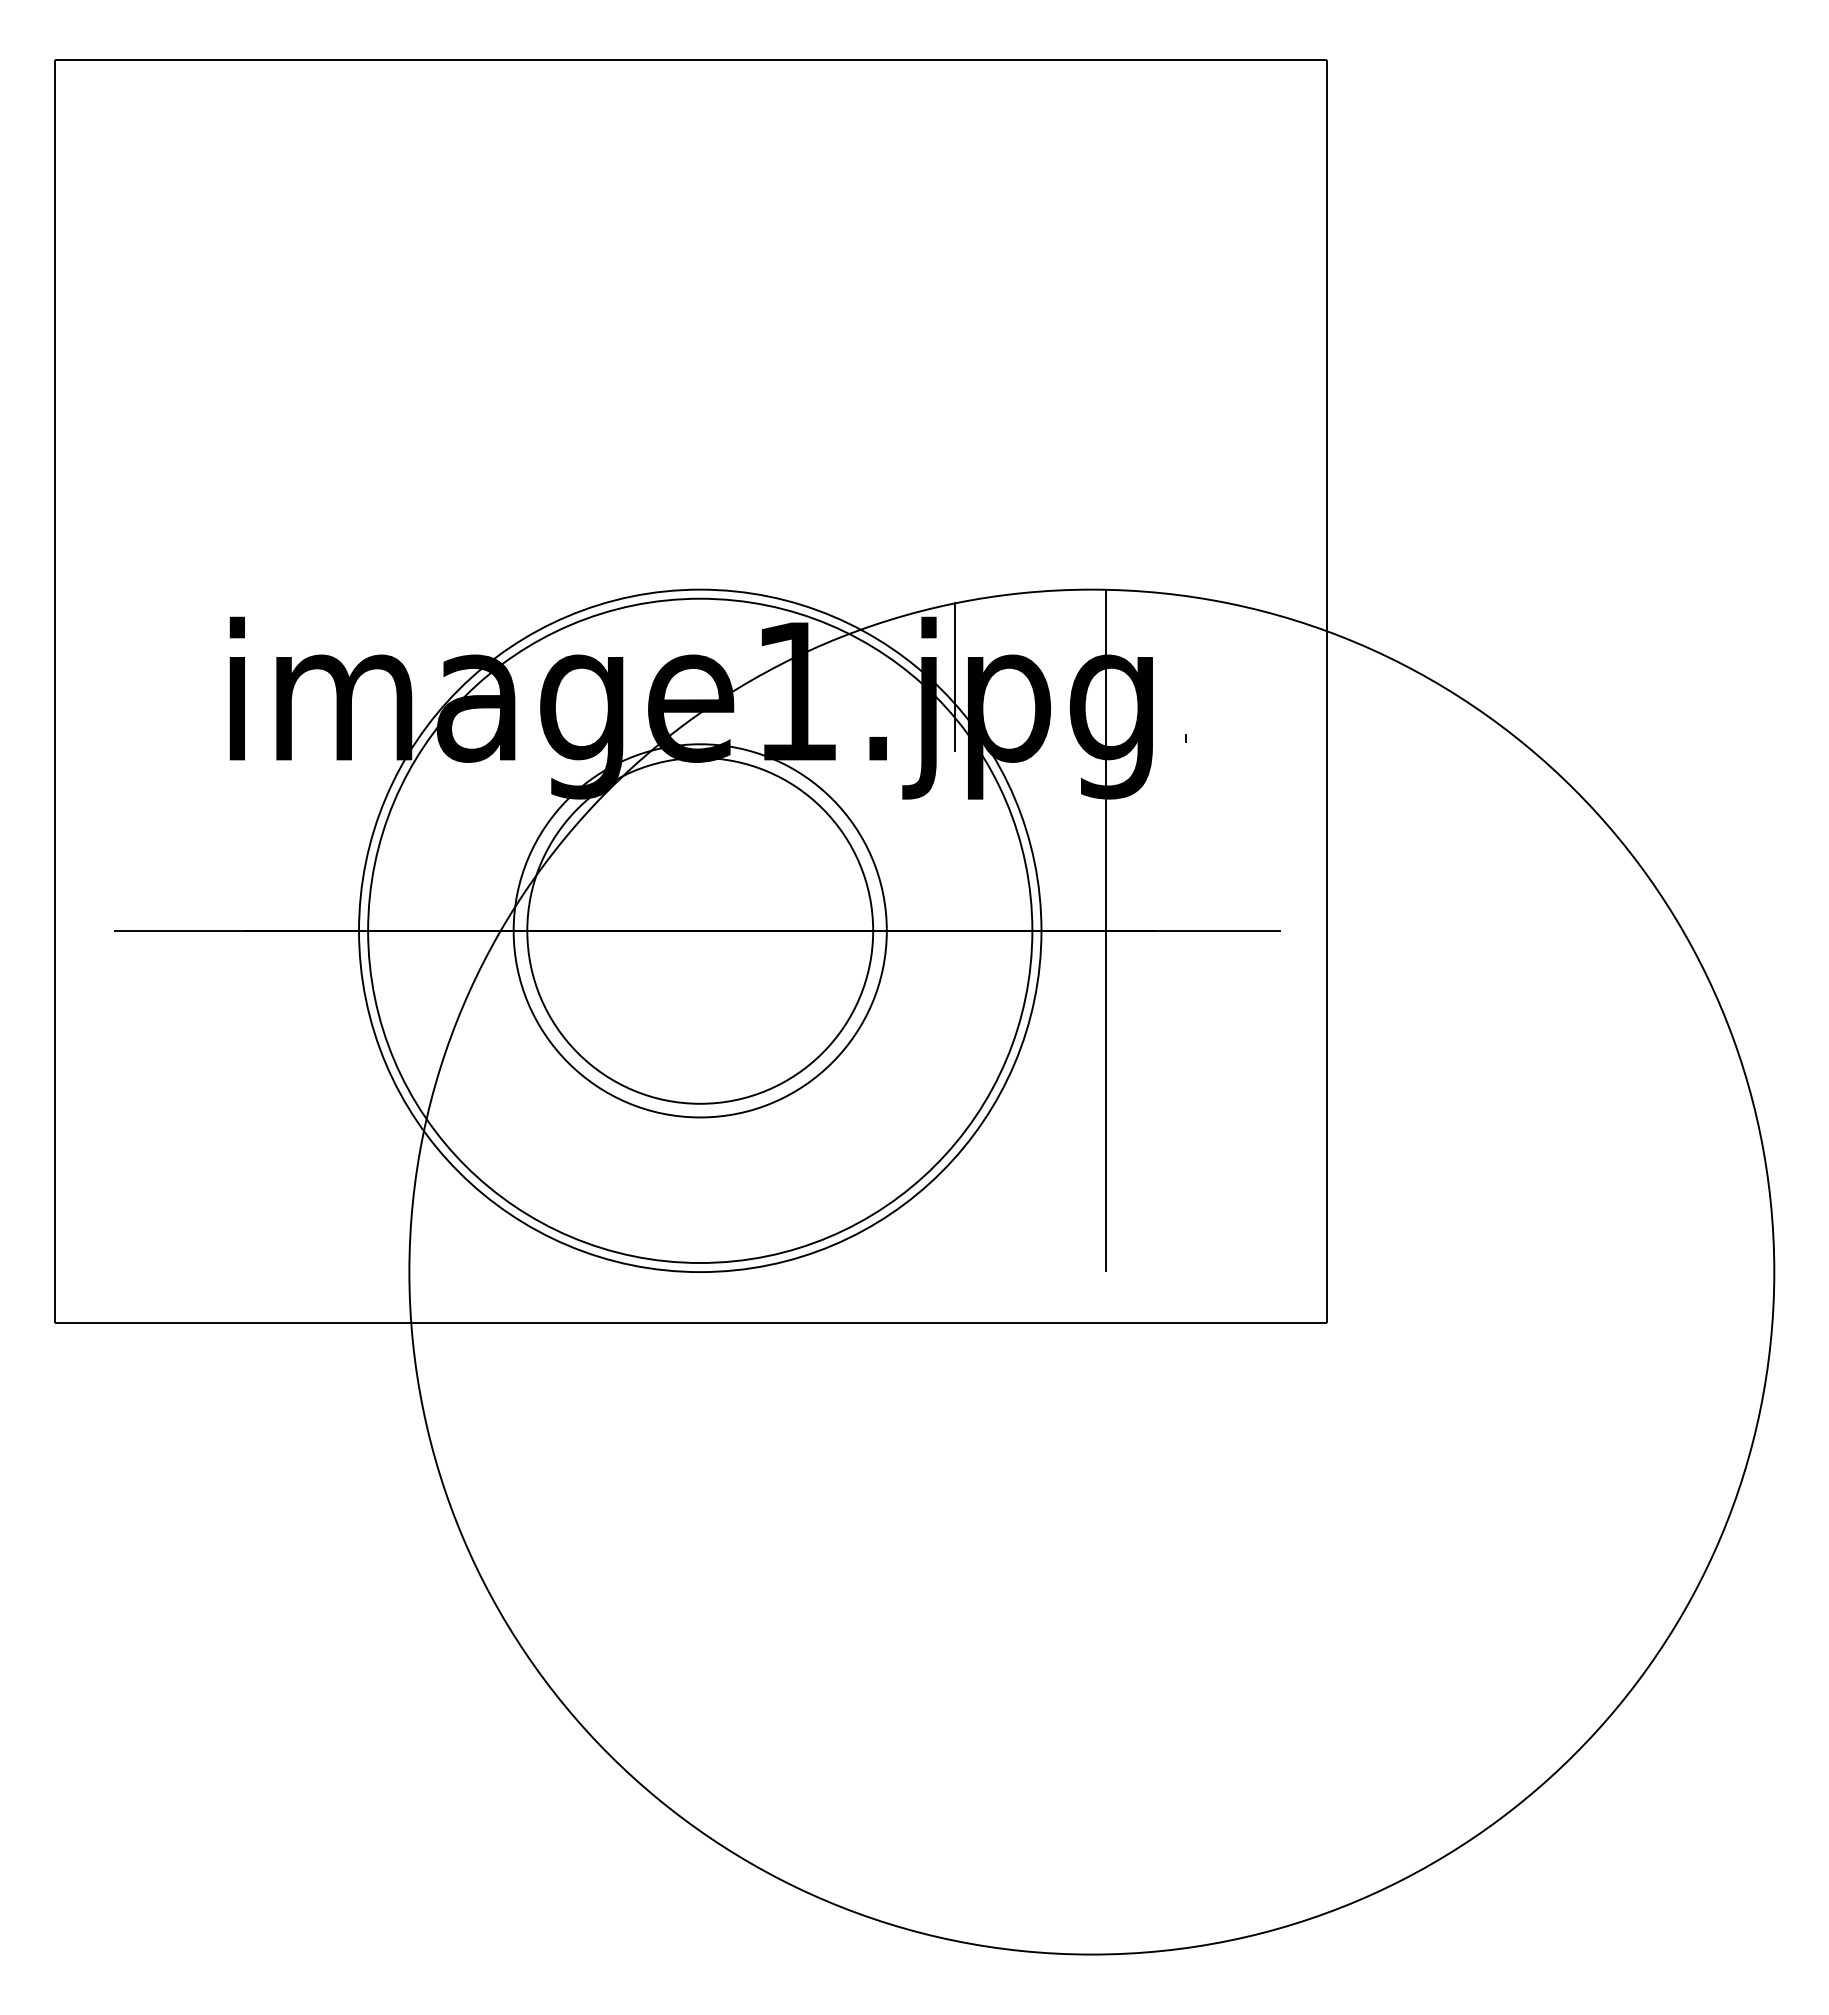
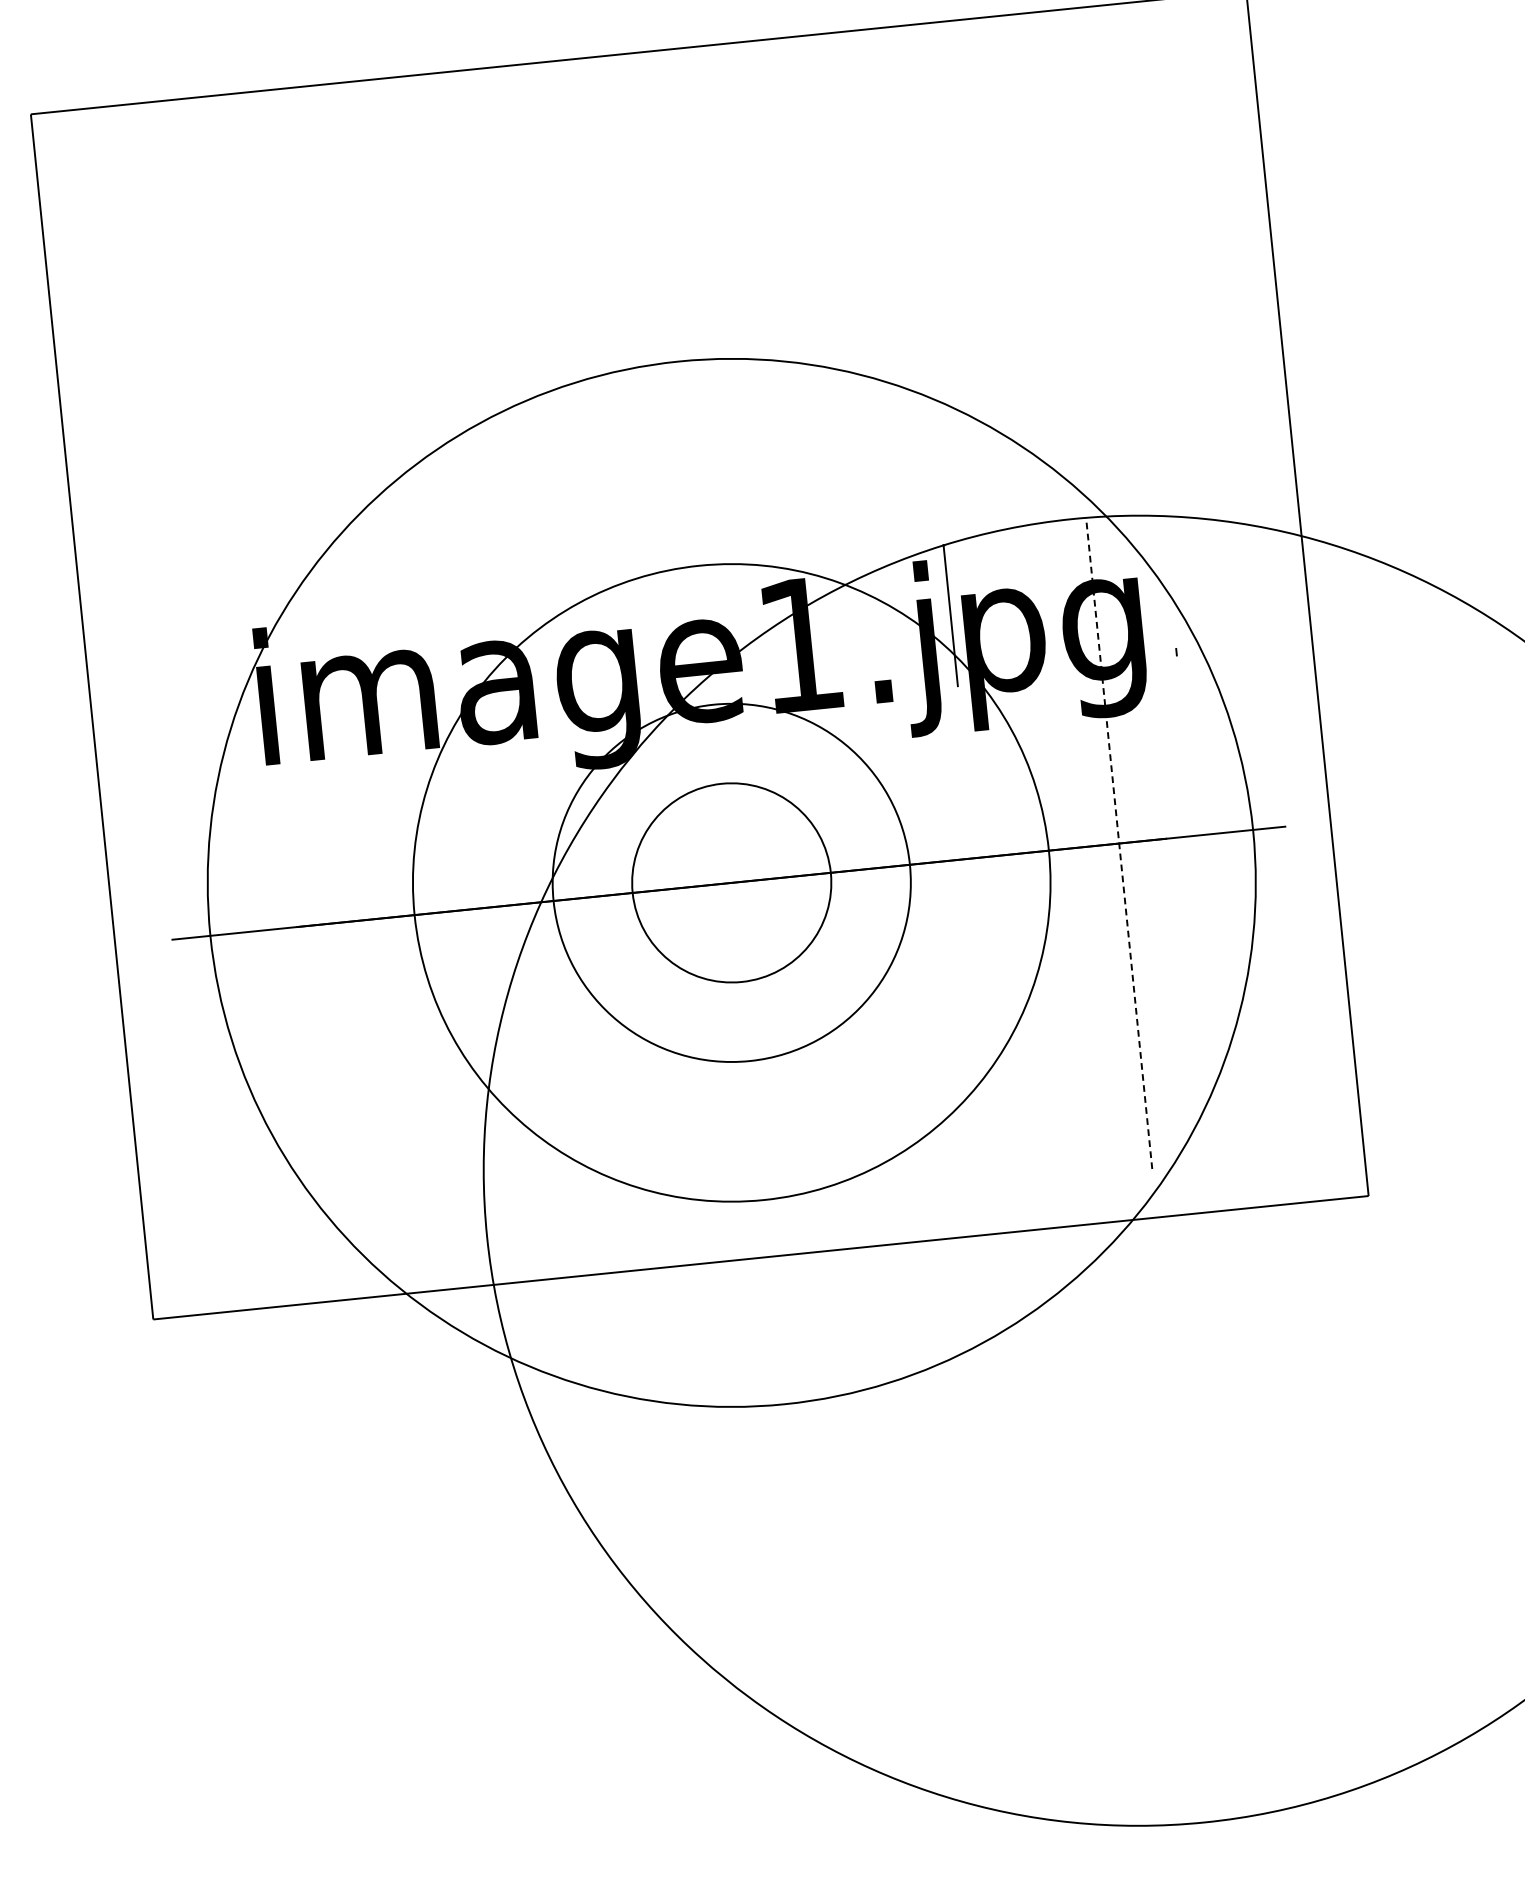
circle: (700, 930) -> (731, 882), size x0.6
circle: (700, 930) -> (731, 882), size x1.6
line: (1105, 930) -> (1118, 843), solid -> dashed

